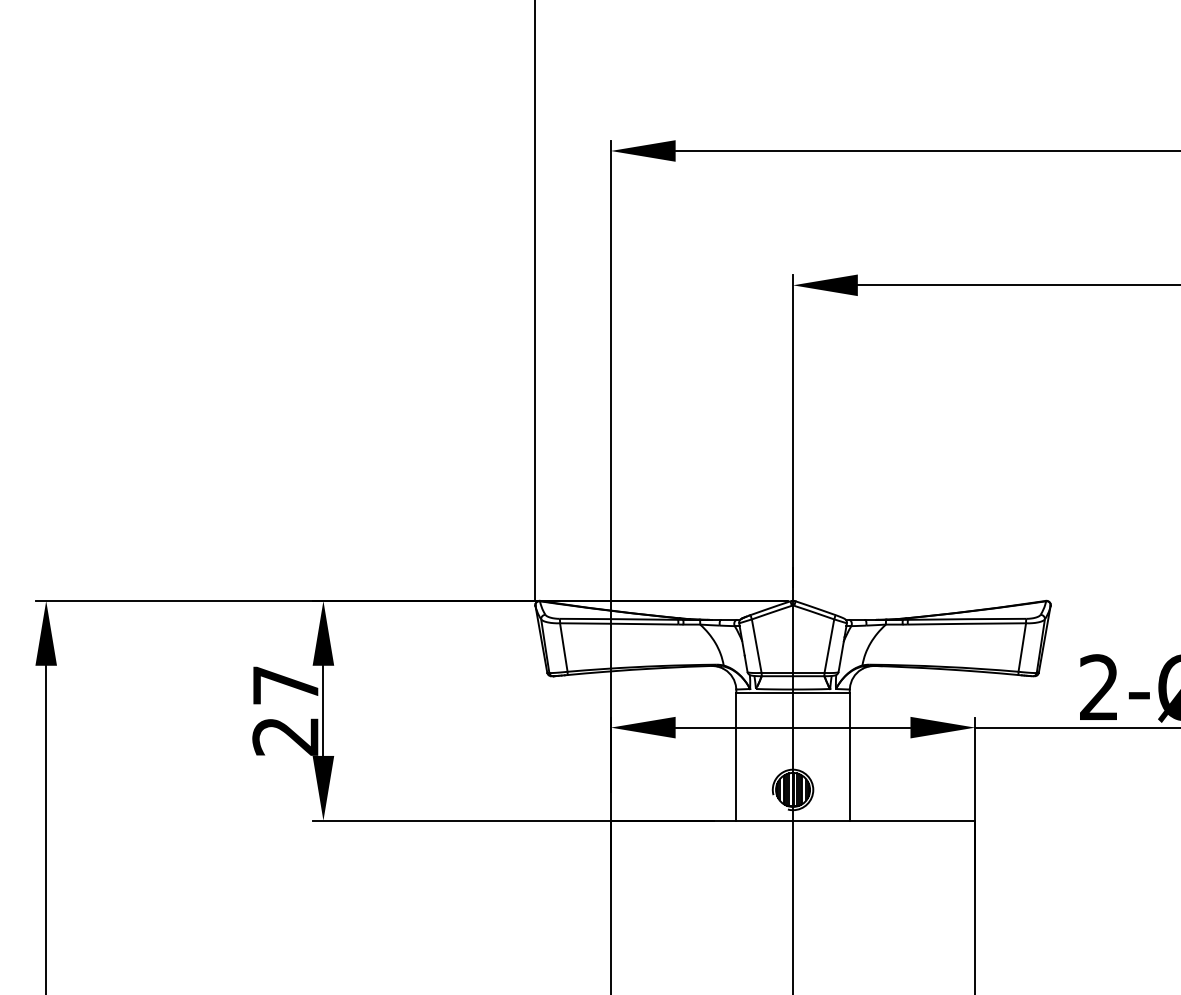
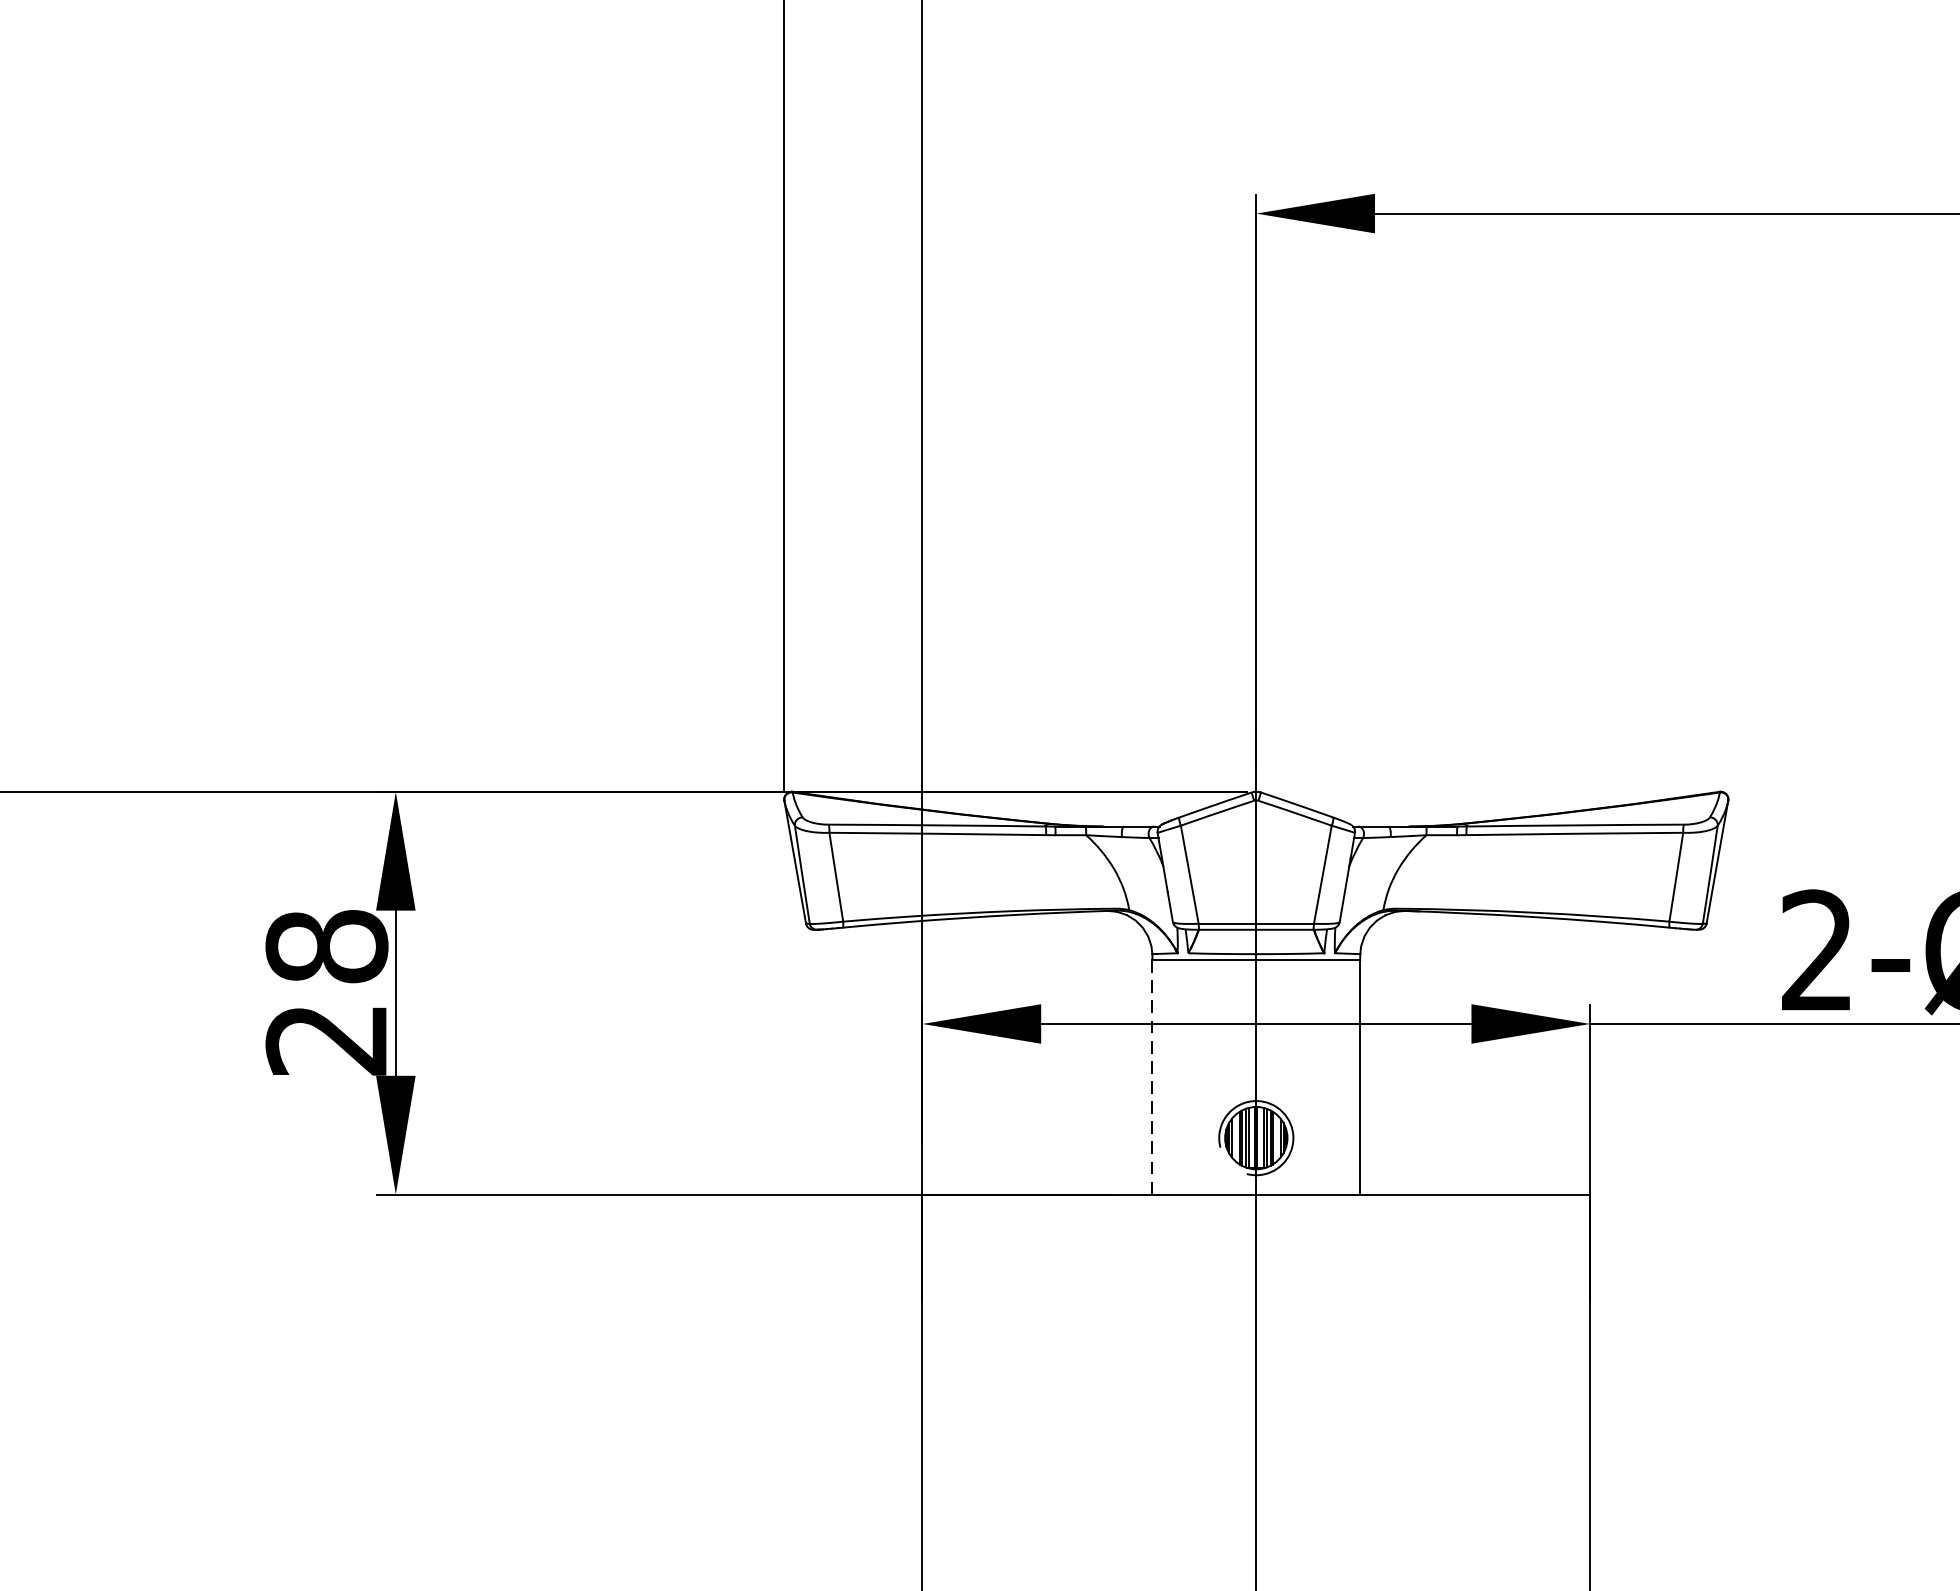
text: (285, 685) -> (326, 946), 27 -> 28
line: (736, 756) -> (1152, 1076), solid -> dashed

